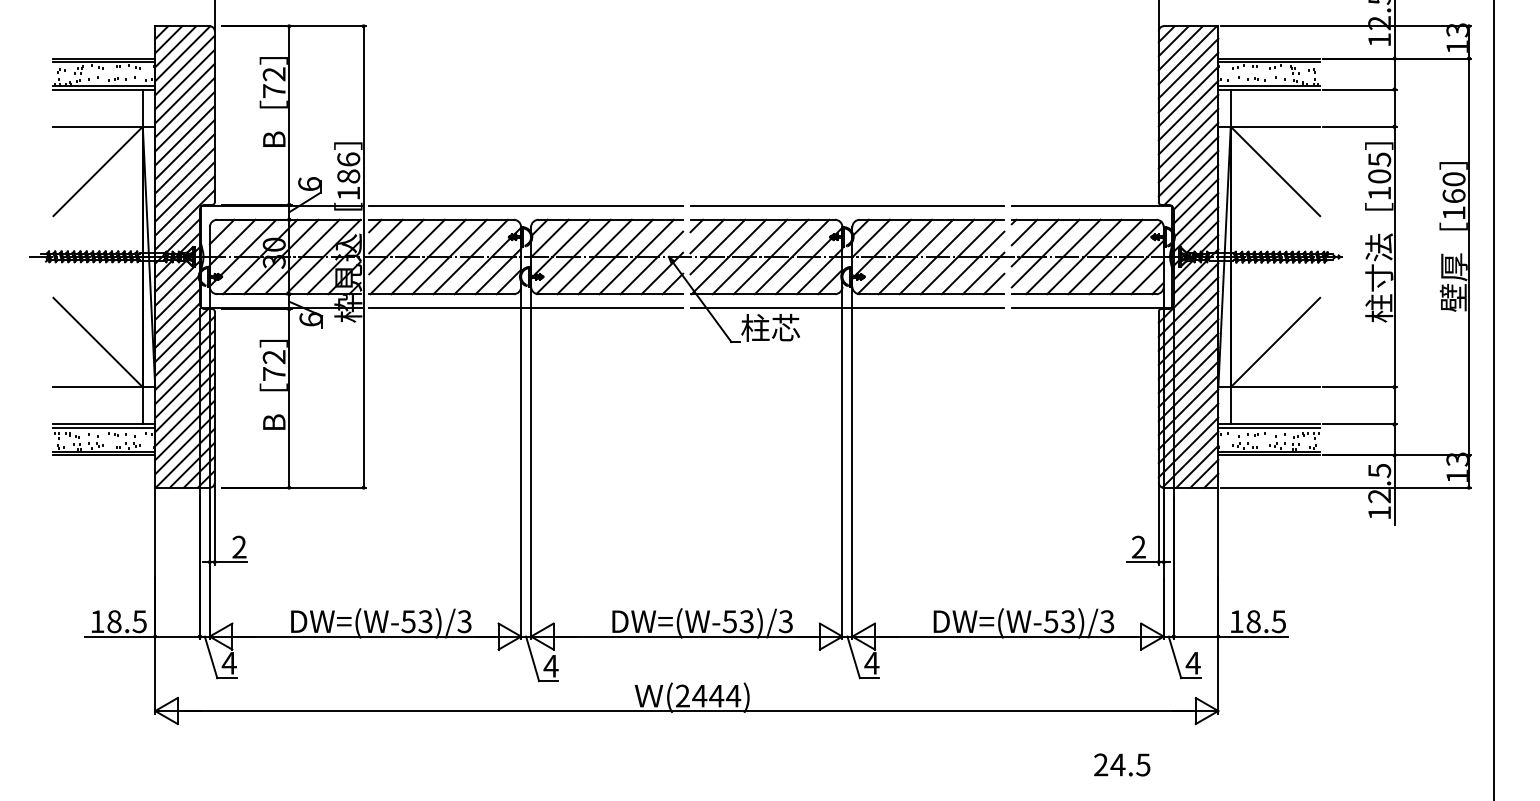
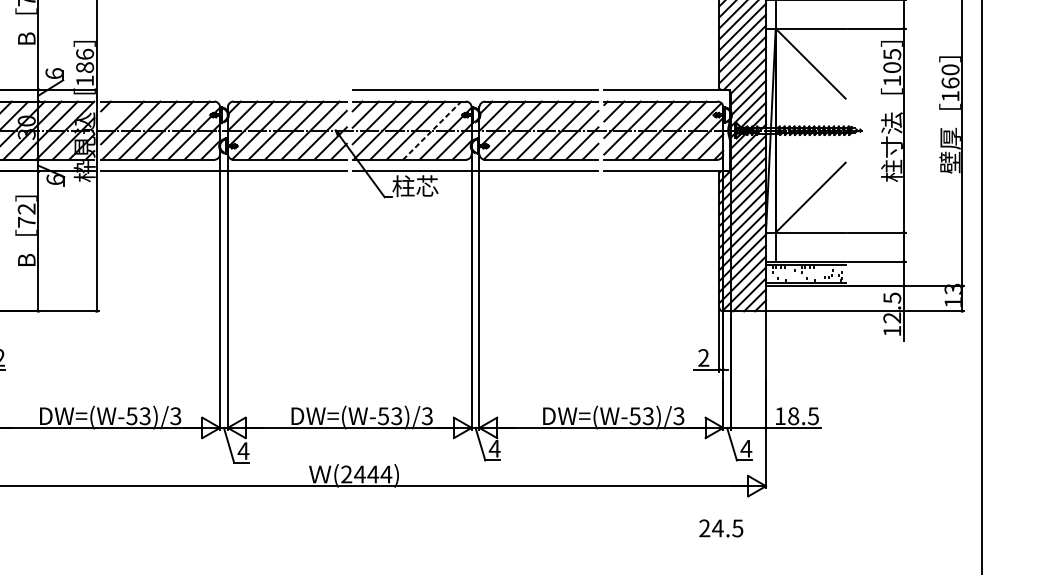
line: (526, 205) -> (224, 90), removed
line: (385, 236) -> (113, 114), removed
line: (792, 257) -> (432, 131), solid -> dashed
text: (1122, 764) -> (721, 528), moved

